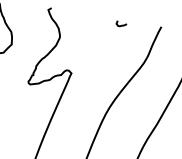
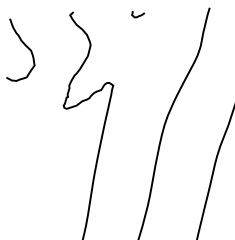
curve: (121, 25) -> (138, 15), moved

